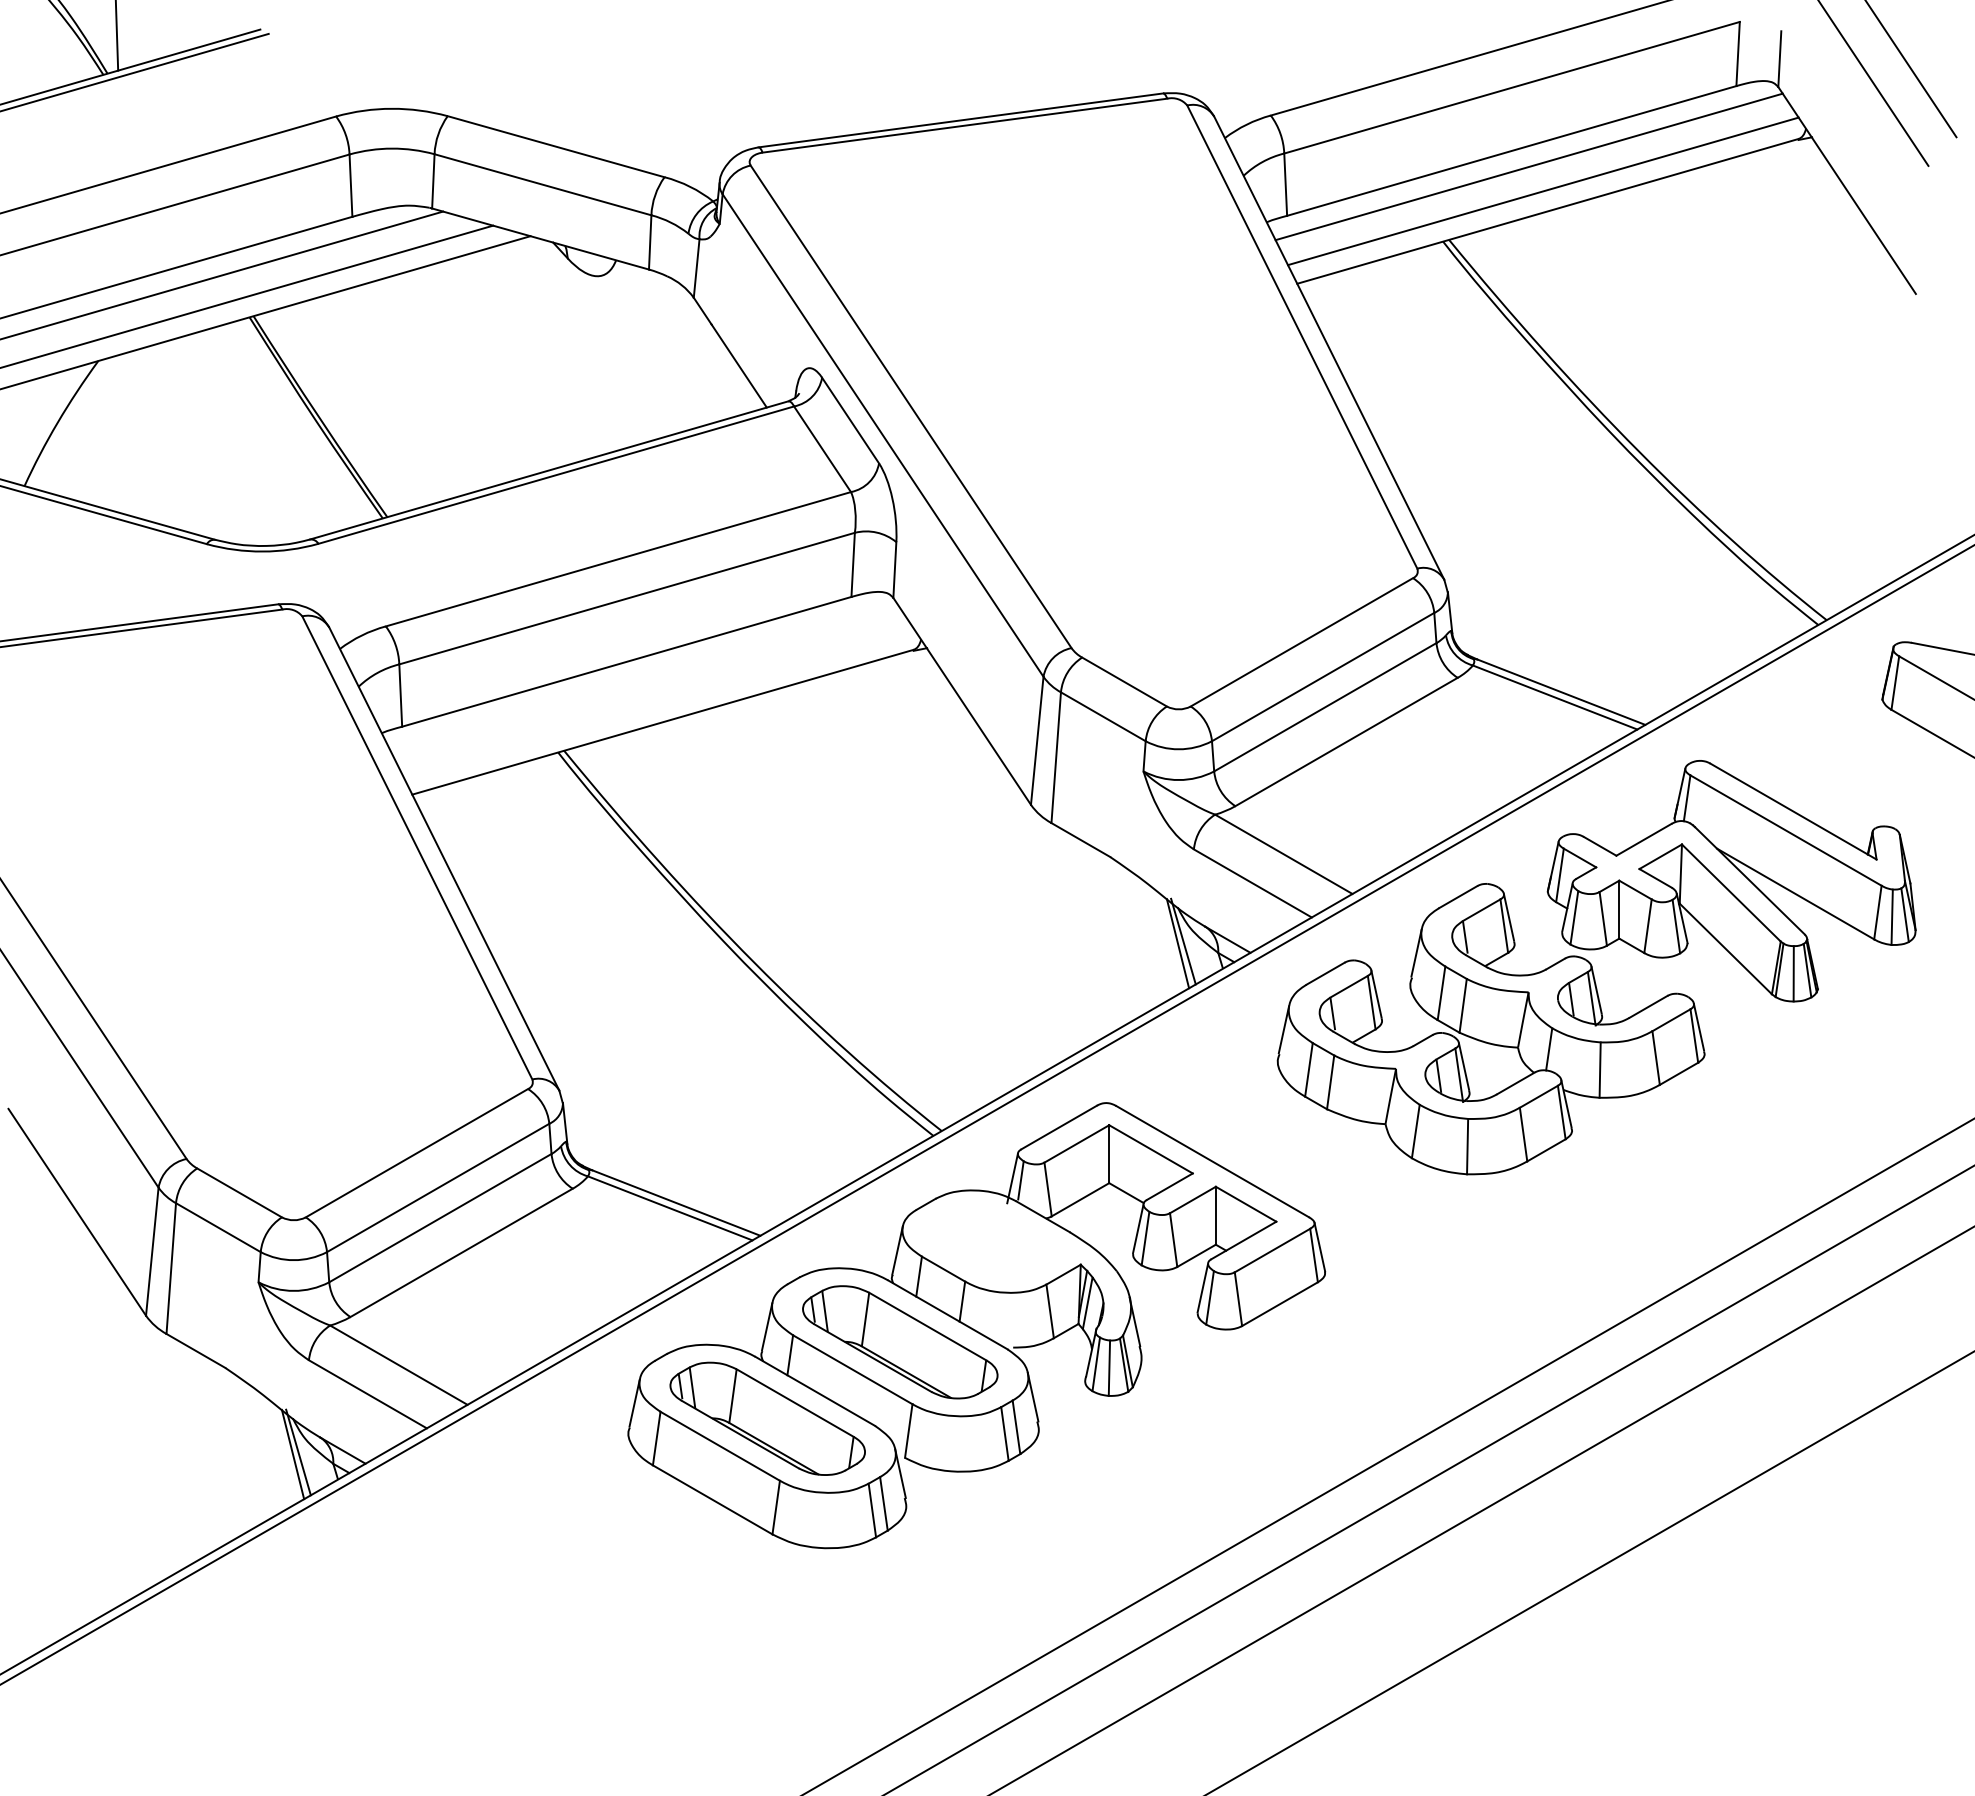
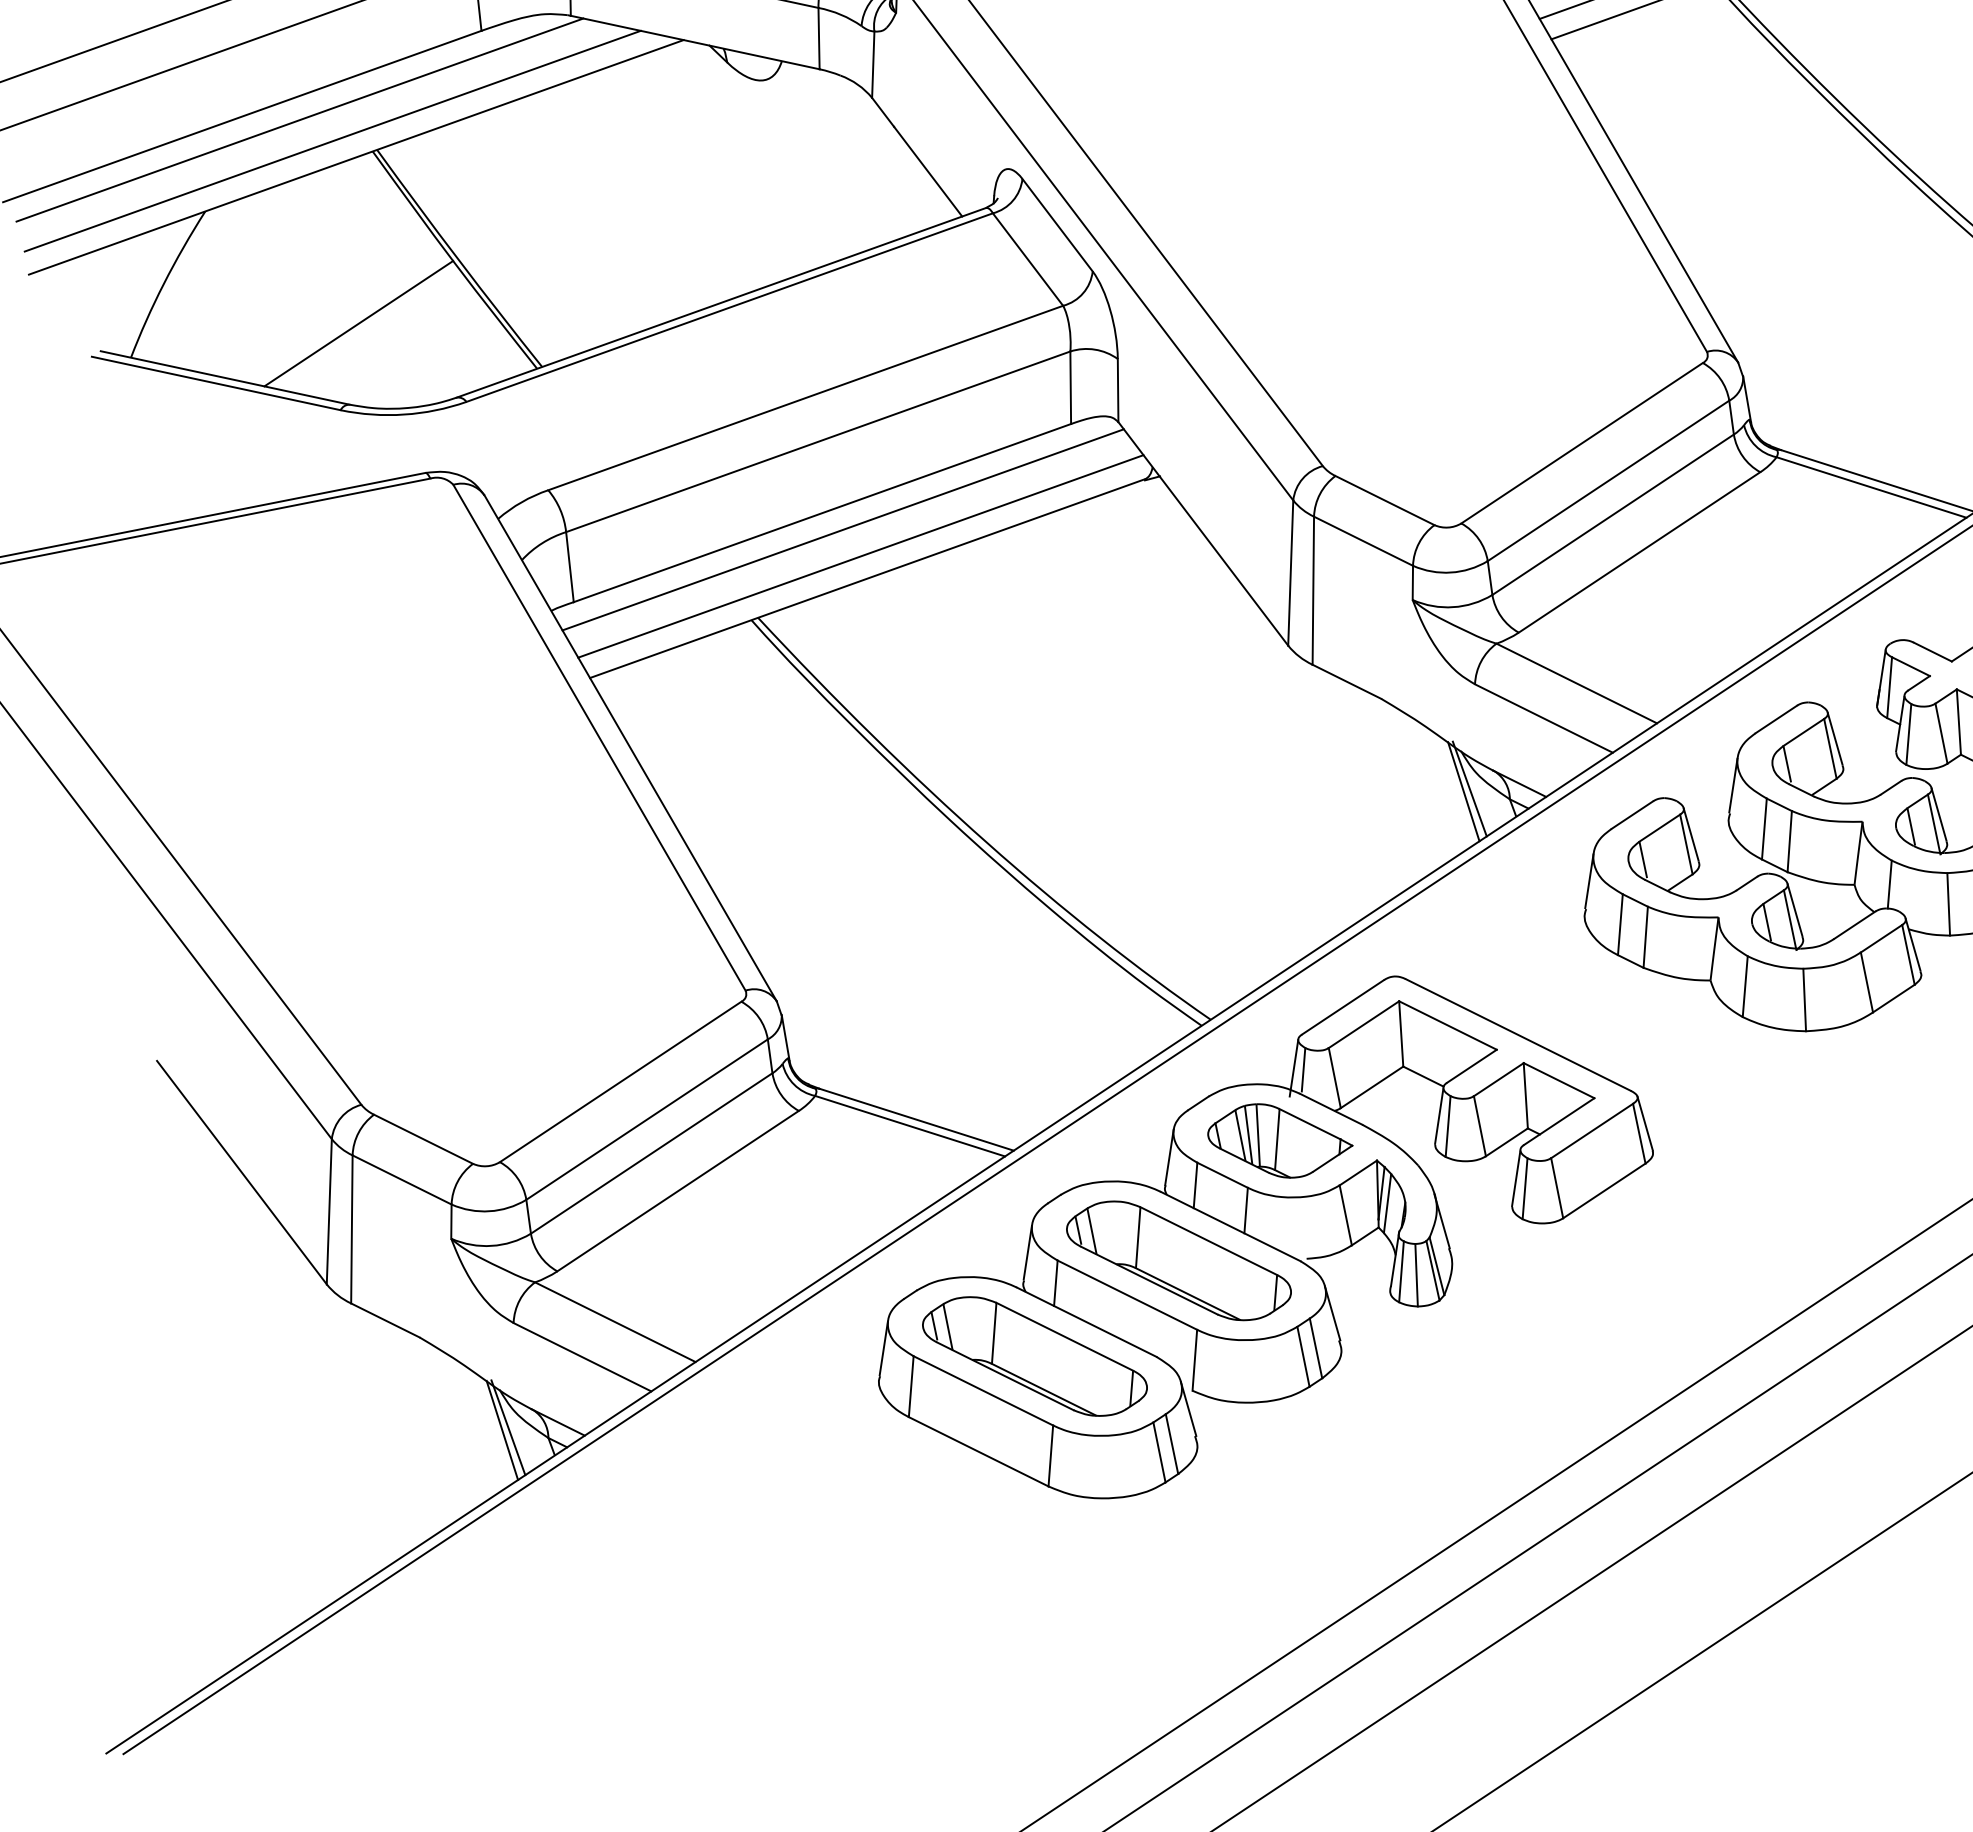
line: (227, 468) -> (358, 323), added
line: (643, 677) -> (842, 529), added
line: (658, 701) -> (860, 555), added
part: (996, 1241) -> (1280, 1140), added

